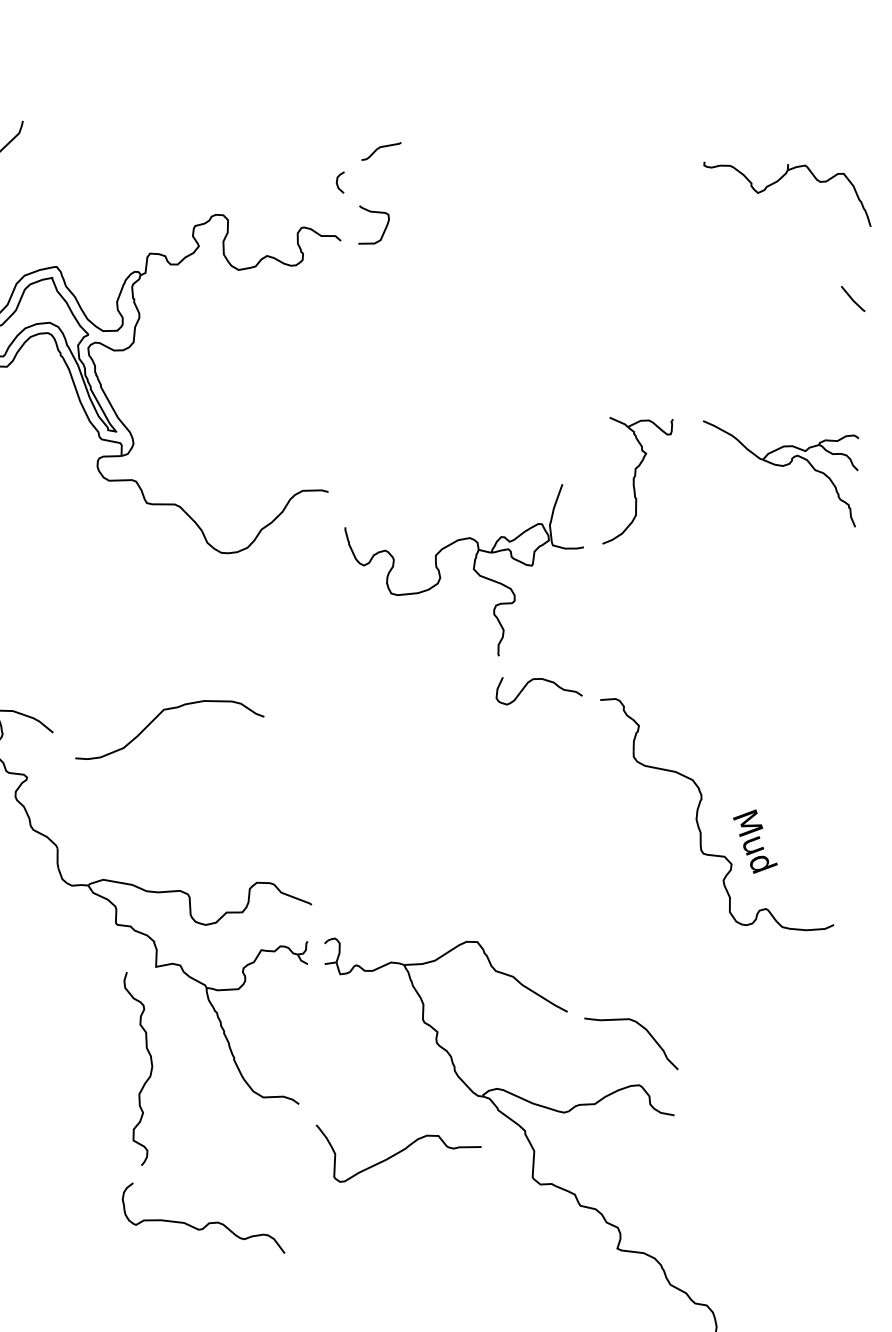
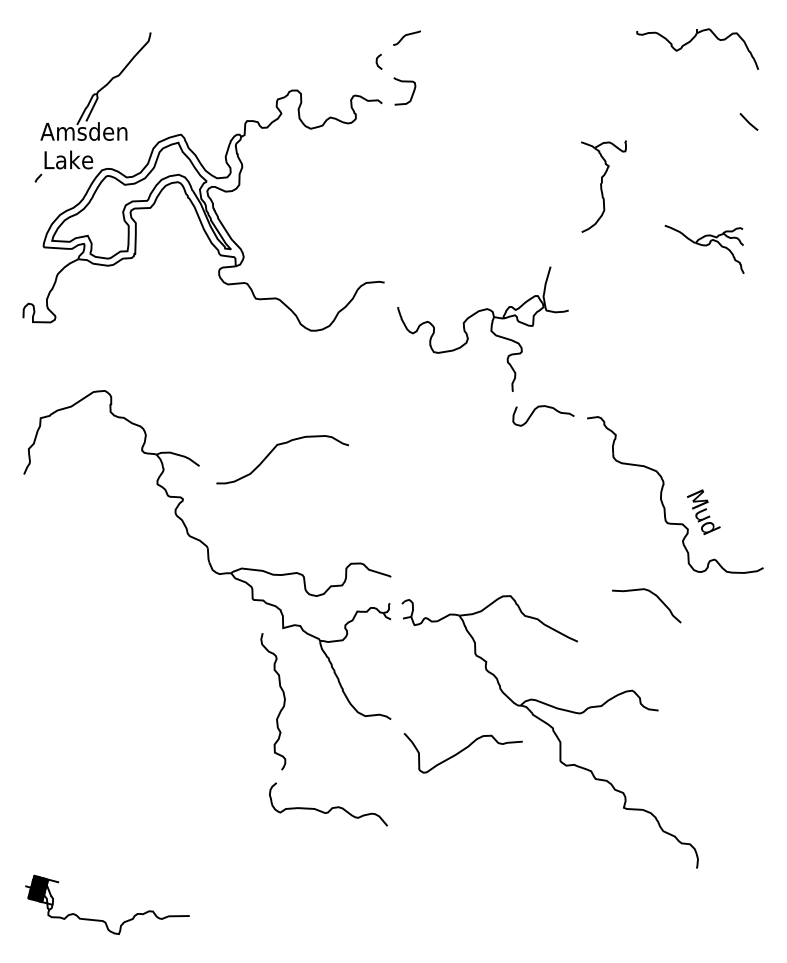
part: (779, 473) -> (704, 249), size x0.7
part: (636, 481) -> (603, 186), moved
curve: (640, 1027) -> (652, 594), moved

